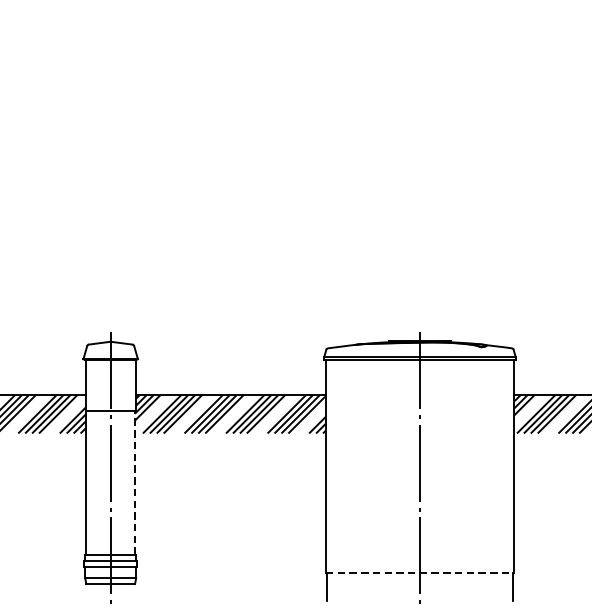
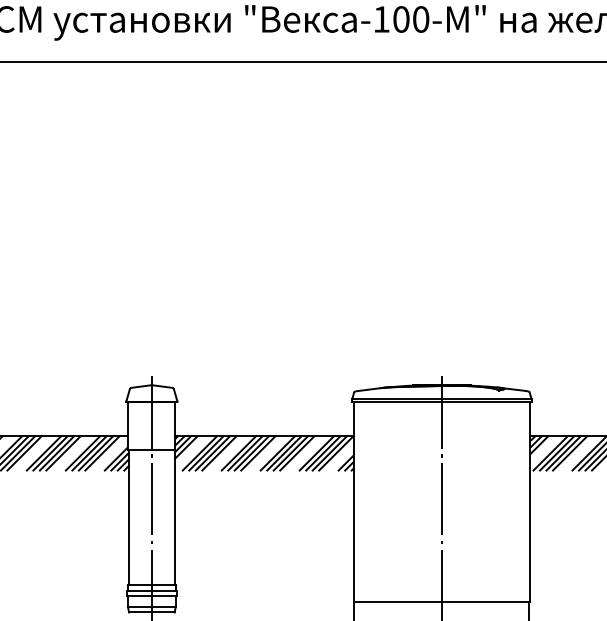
line: (134, 482) -> (174, 517), dashed -> solid
line: (420, 572) -> (442, 601), dashed -> solid

